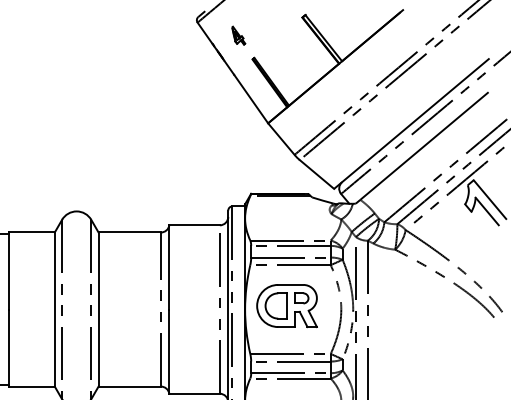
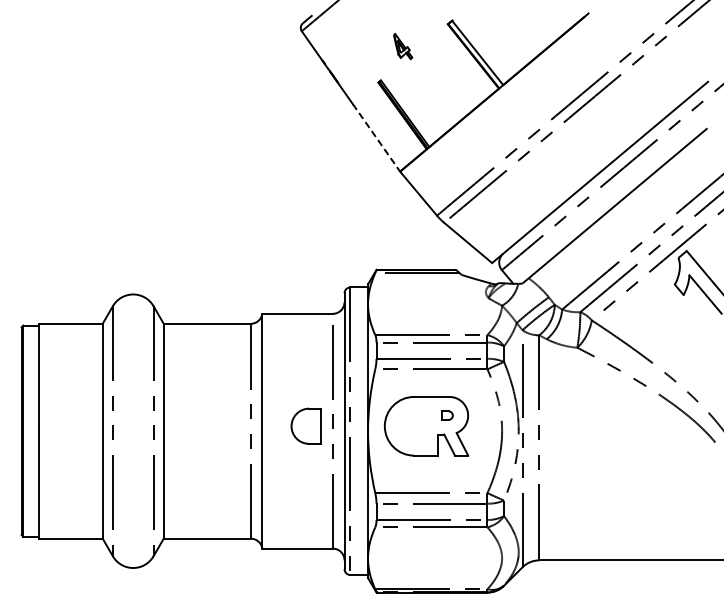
part: (238, 35) -> (403, 45), moved
line: (251, 99) -> (376, 138), solid -> dashed
part: (302, 298) -> (447, 415), size x0.6
part: (275, 305) -> (305, 425), moved

